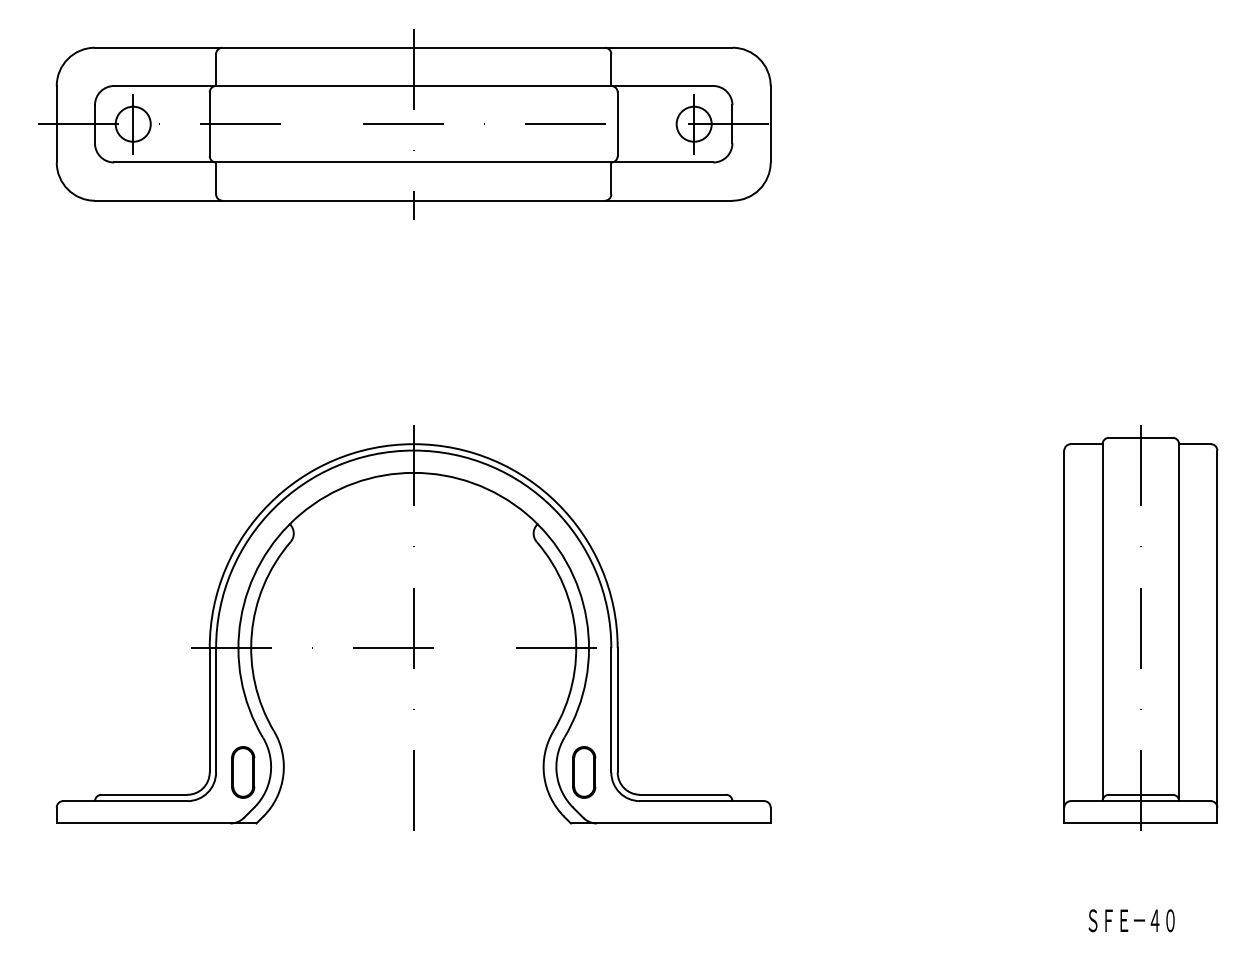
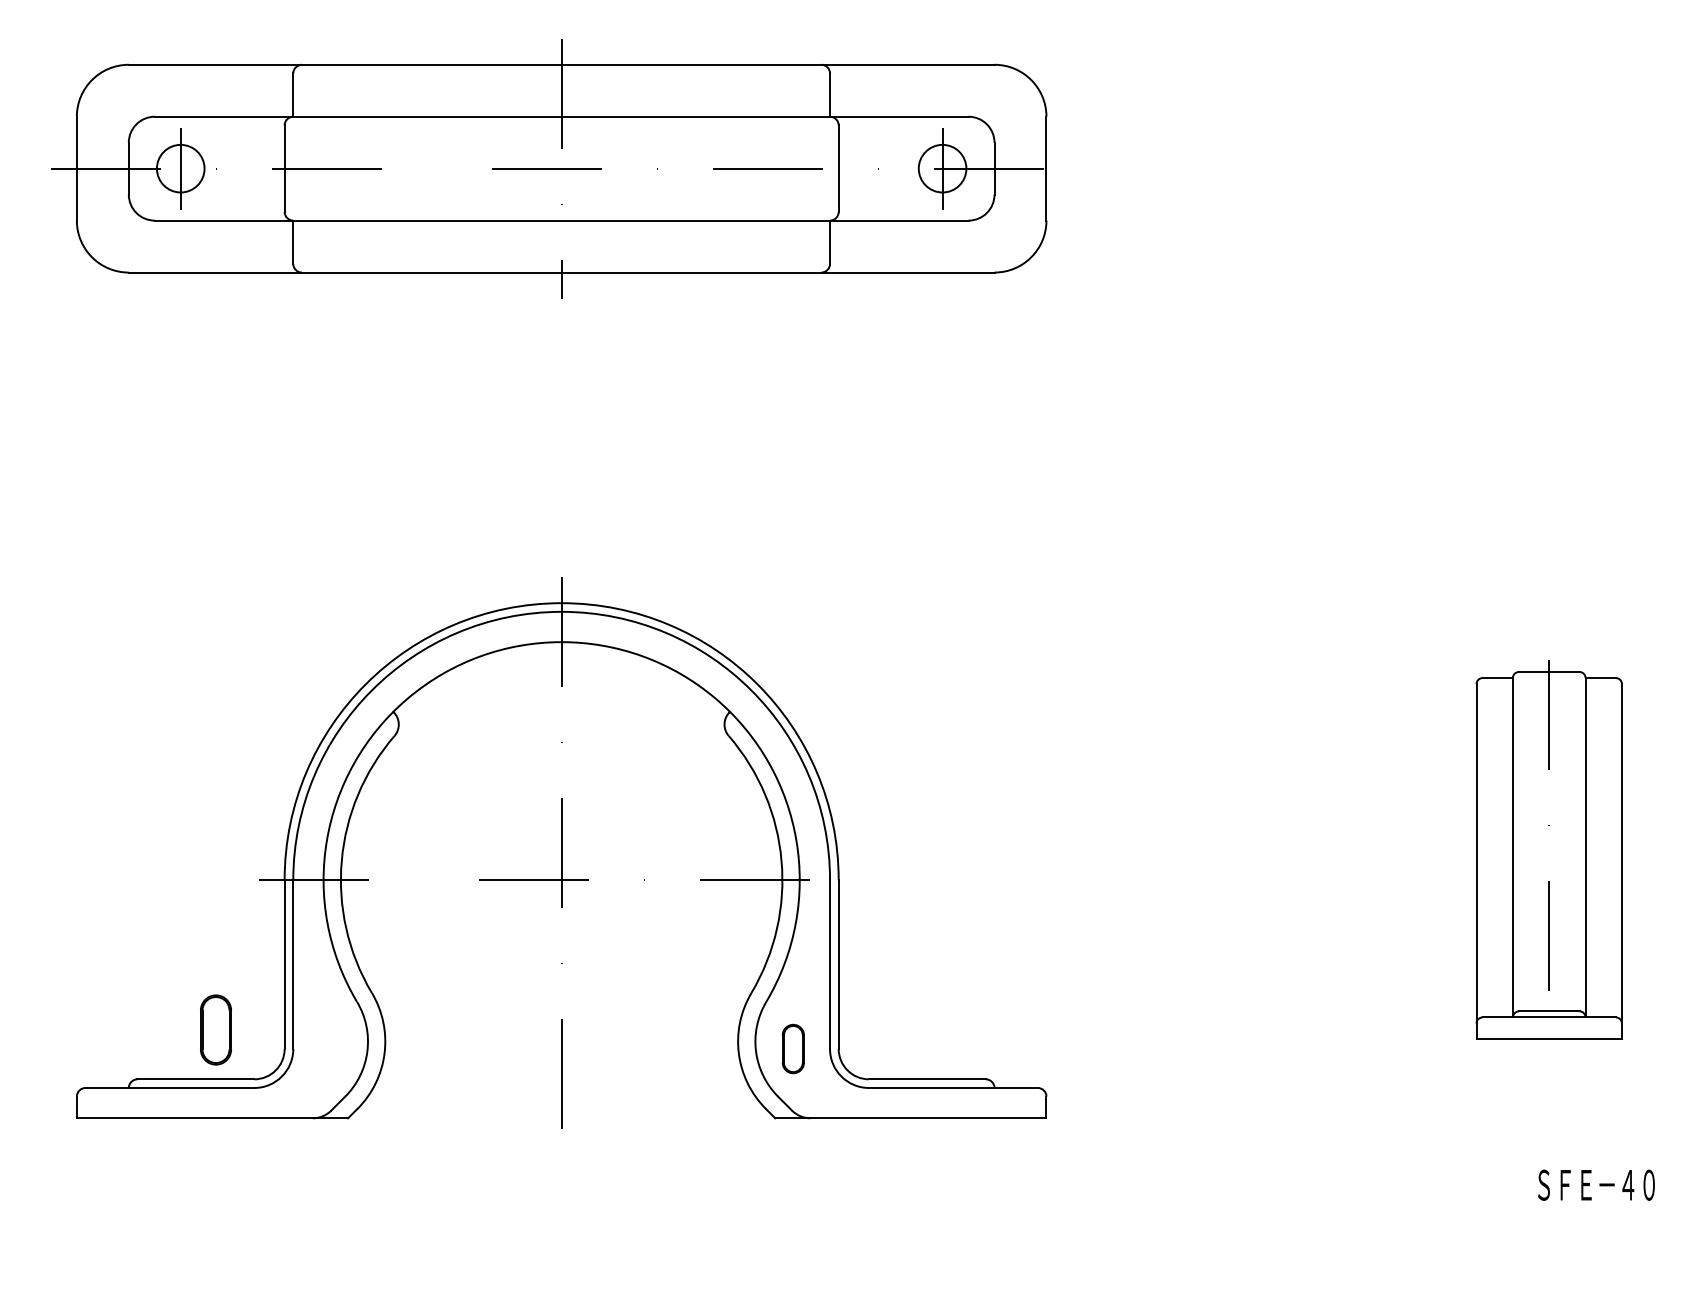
part: (1140, 627) -> (1548, 852), size x0.7
part: (243, 772) -> (216, 1030), moved
part: (584, 772) -> (793, 1049), size x0.7
text: (1131, 920) -> (1596, 1184), moved

